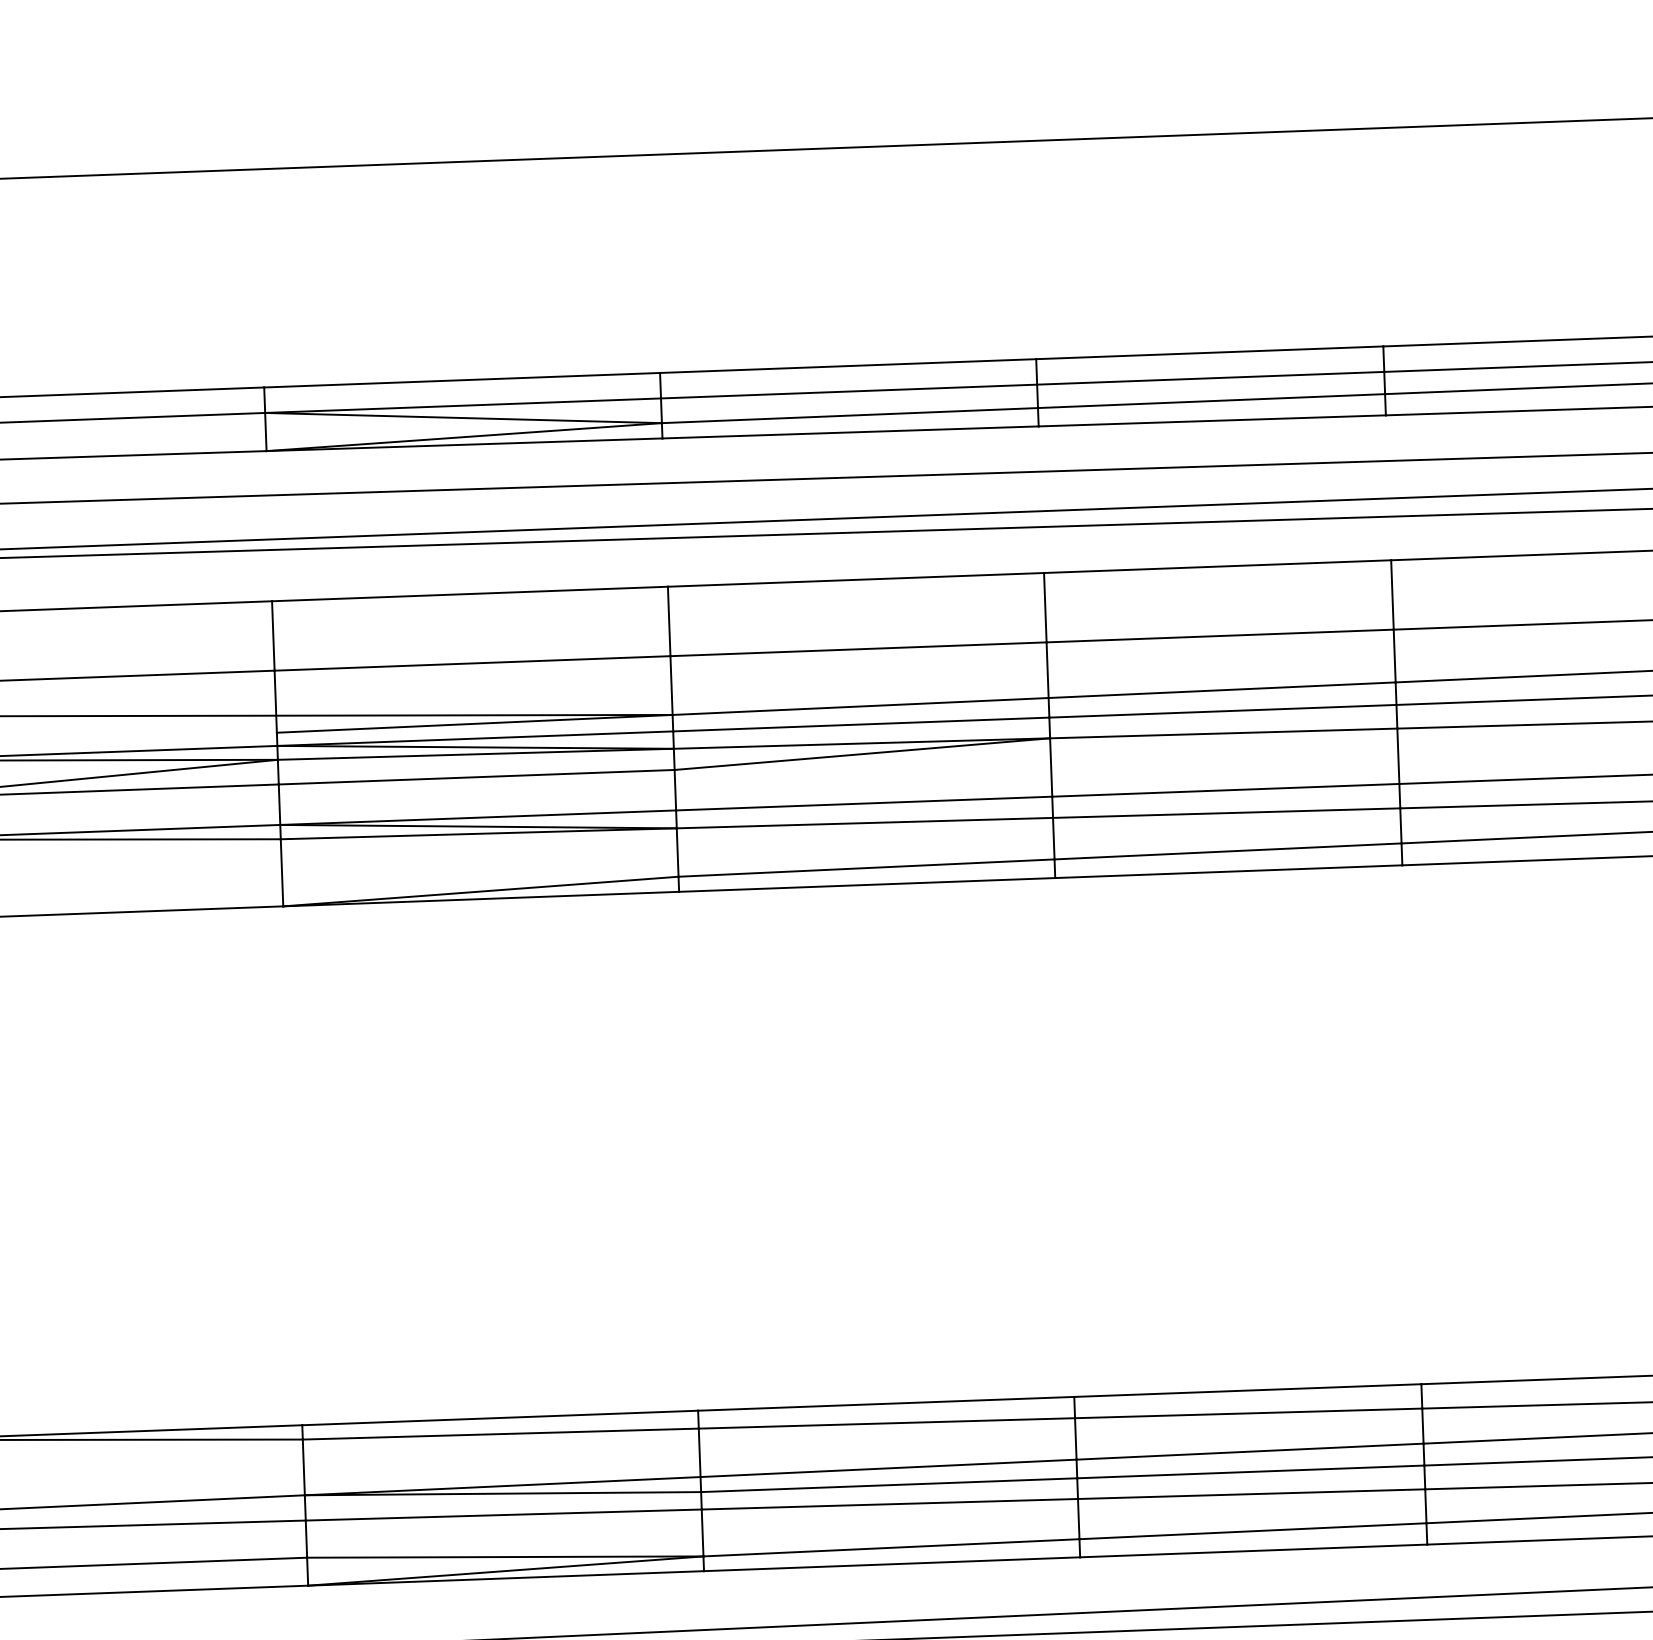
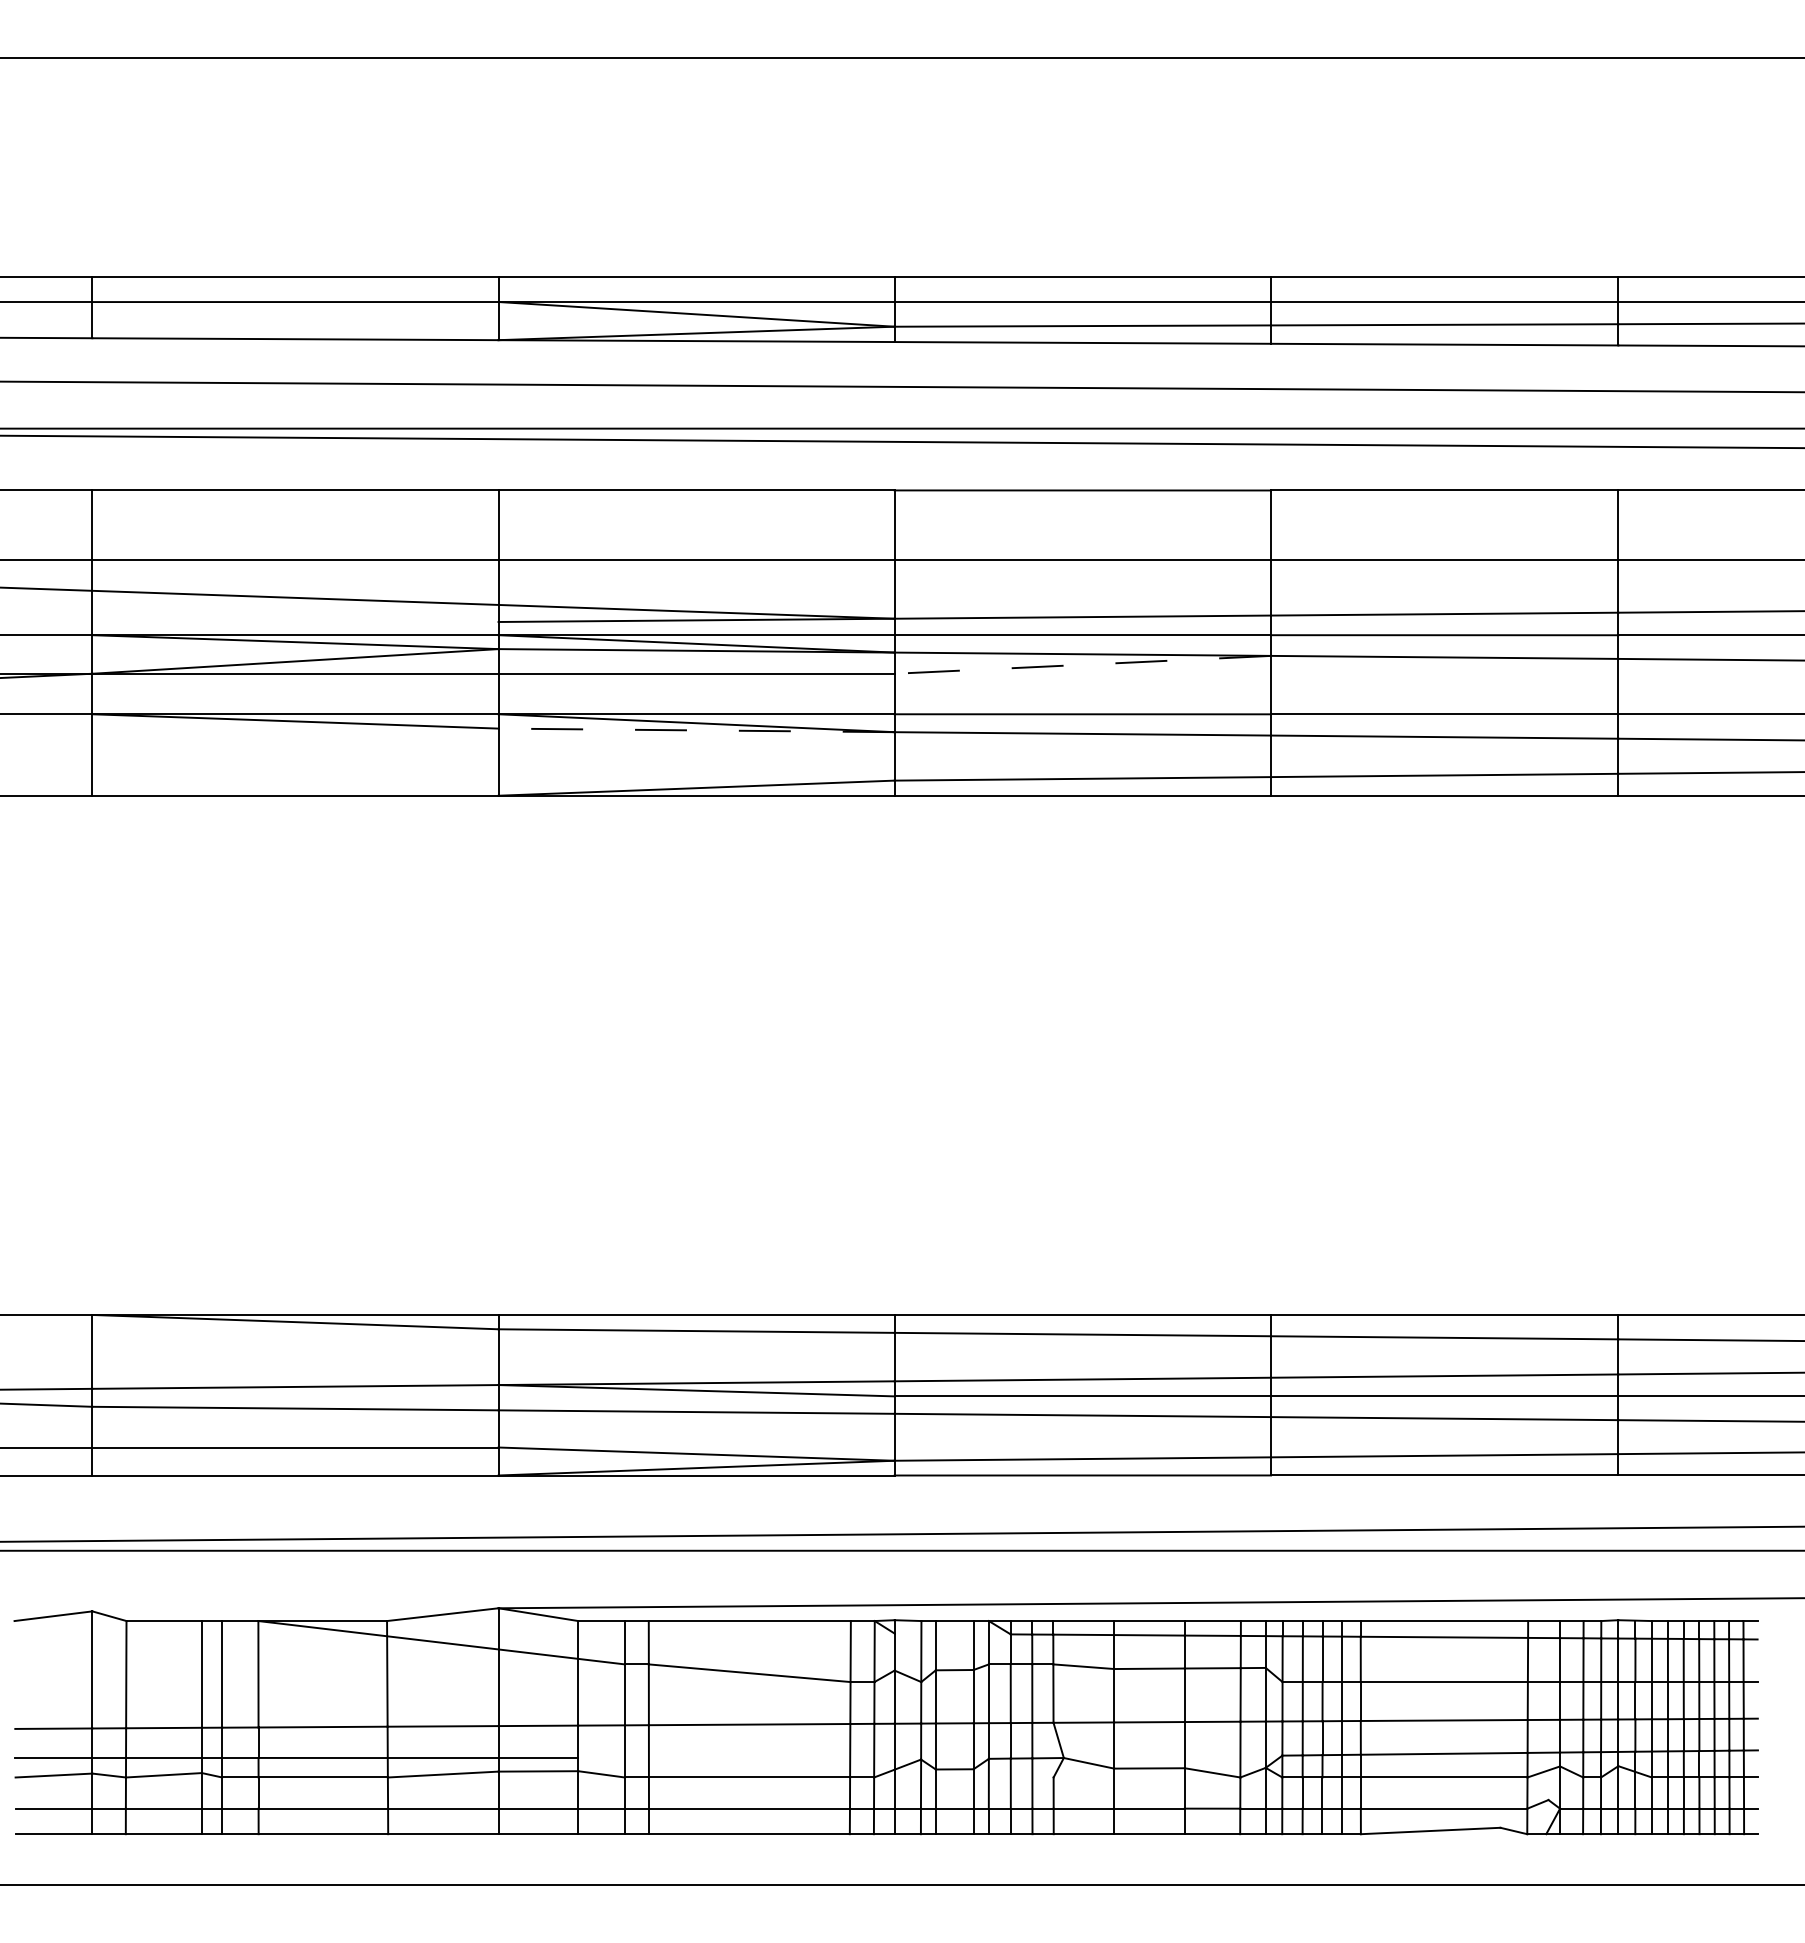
line: (862, 753) -> (1082, 664), solid -> dashed
line: (478, 833) -> (696, 730), solid -> dashed

